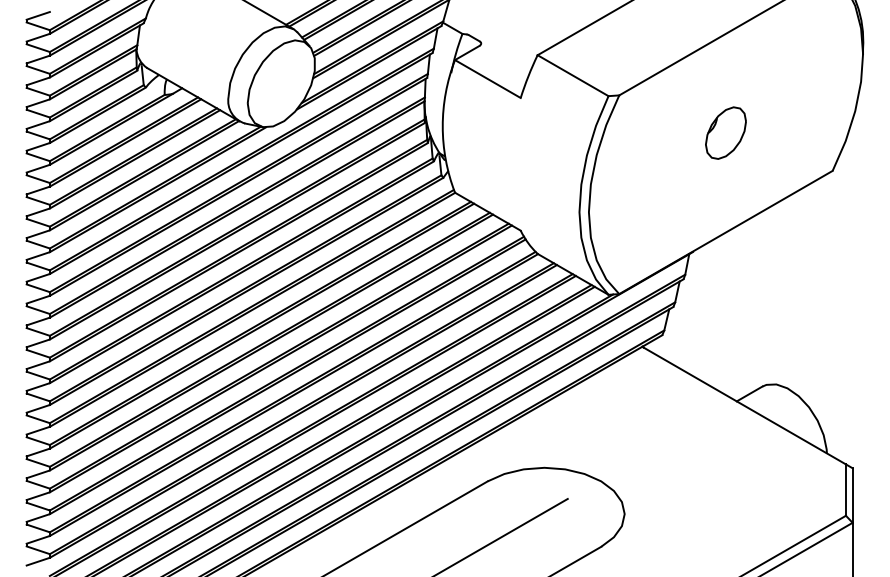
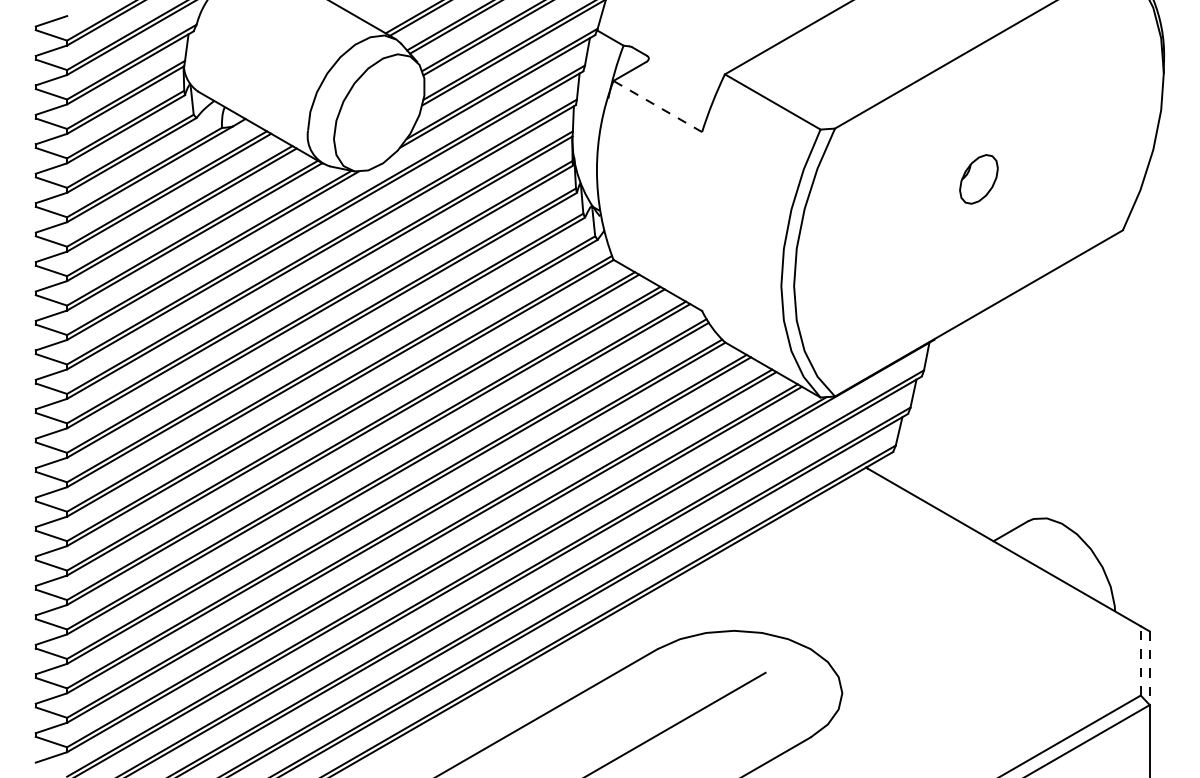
line: (487, 79) -> (657, 107), solid -> dashed
part: (725, 132) -> (978, 178), size x0.7
line: (845, 490) -> (1140, 661), solid -> dashed
line: (852, 496) -> (1149, 669), solid -> dashed

